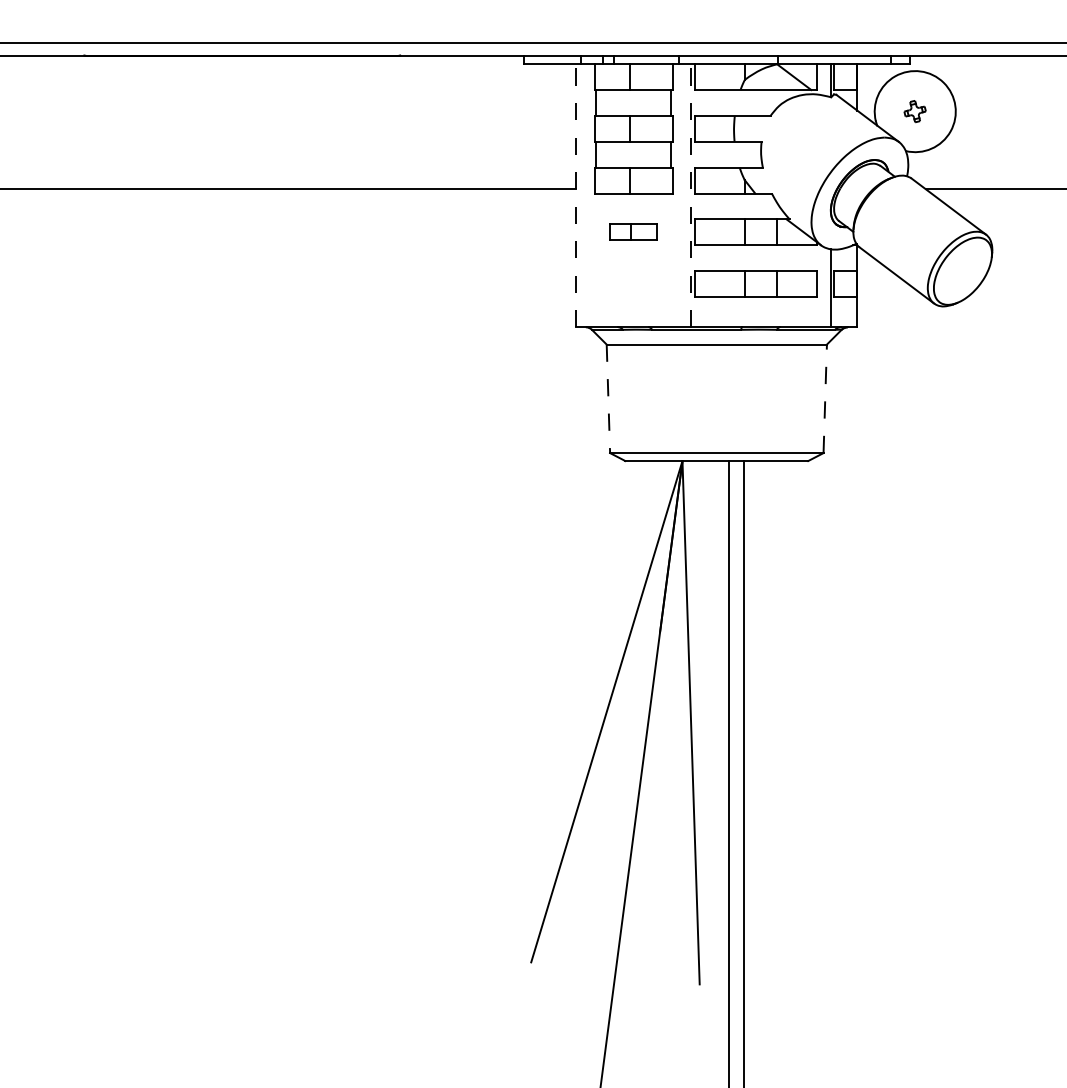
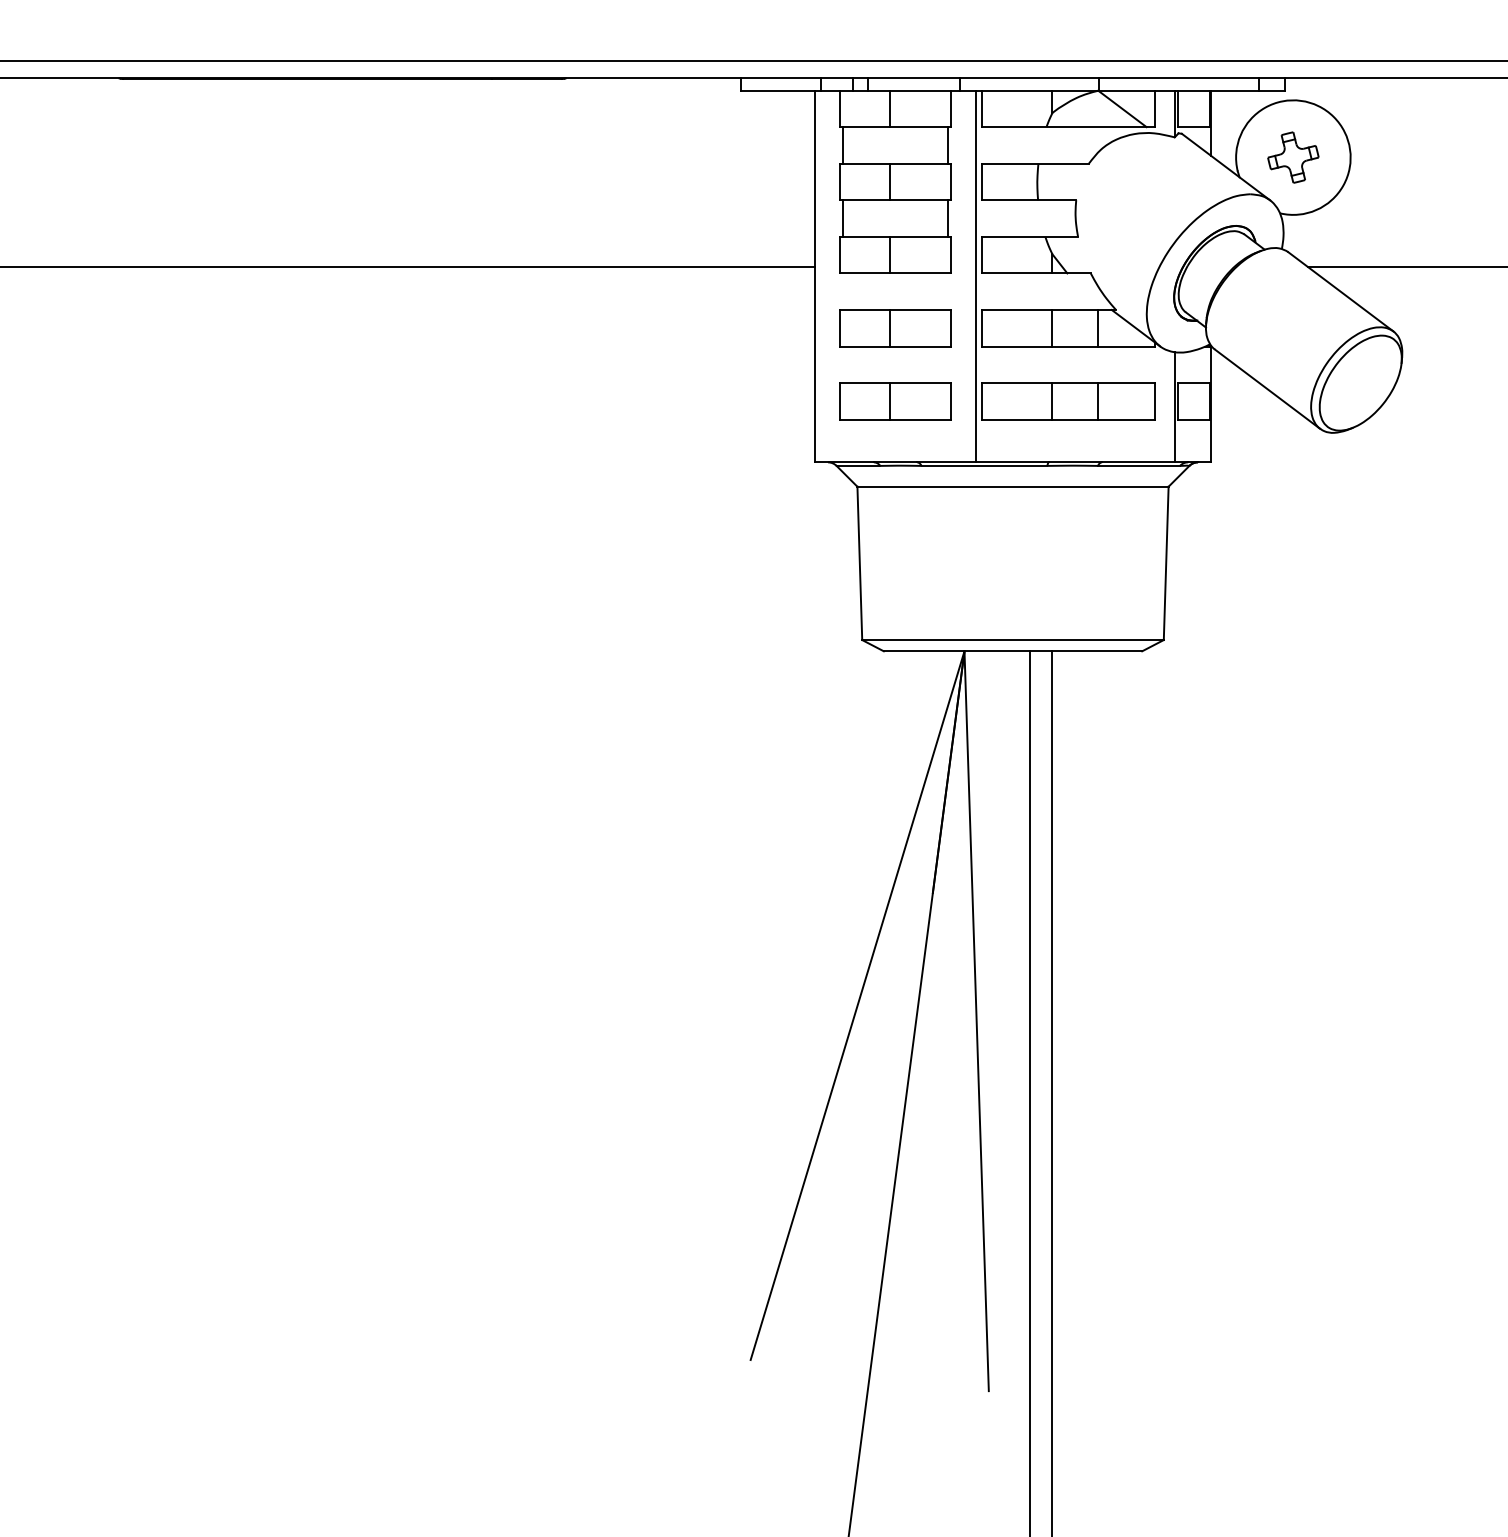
part: (914, 111) -> (1292, 157), size x1.67
line: (576, 195) -> (814, 276), dashed -> solid
line: (690, 195) -> (975, 276), dashed -> solid
part: (633, 231) -> (895, 326), size x1.67
part: (633, 283) -> (895, 400), added
line: (825, 398) -> (1166, 562), dashed -> solid
line: (608, 399) -> (859, 564), dashed -> solid

